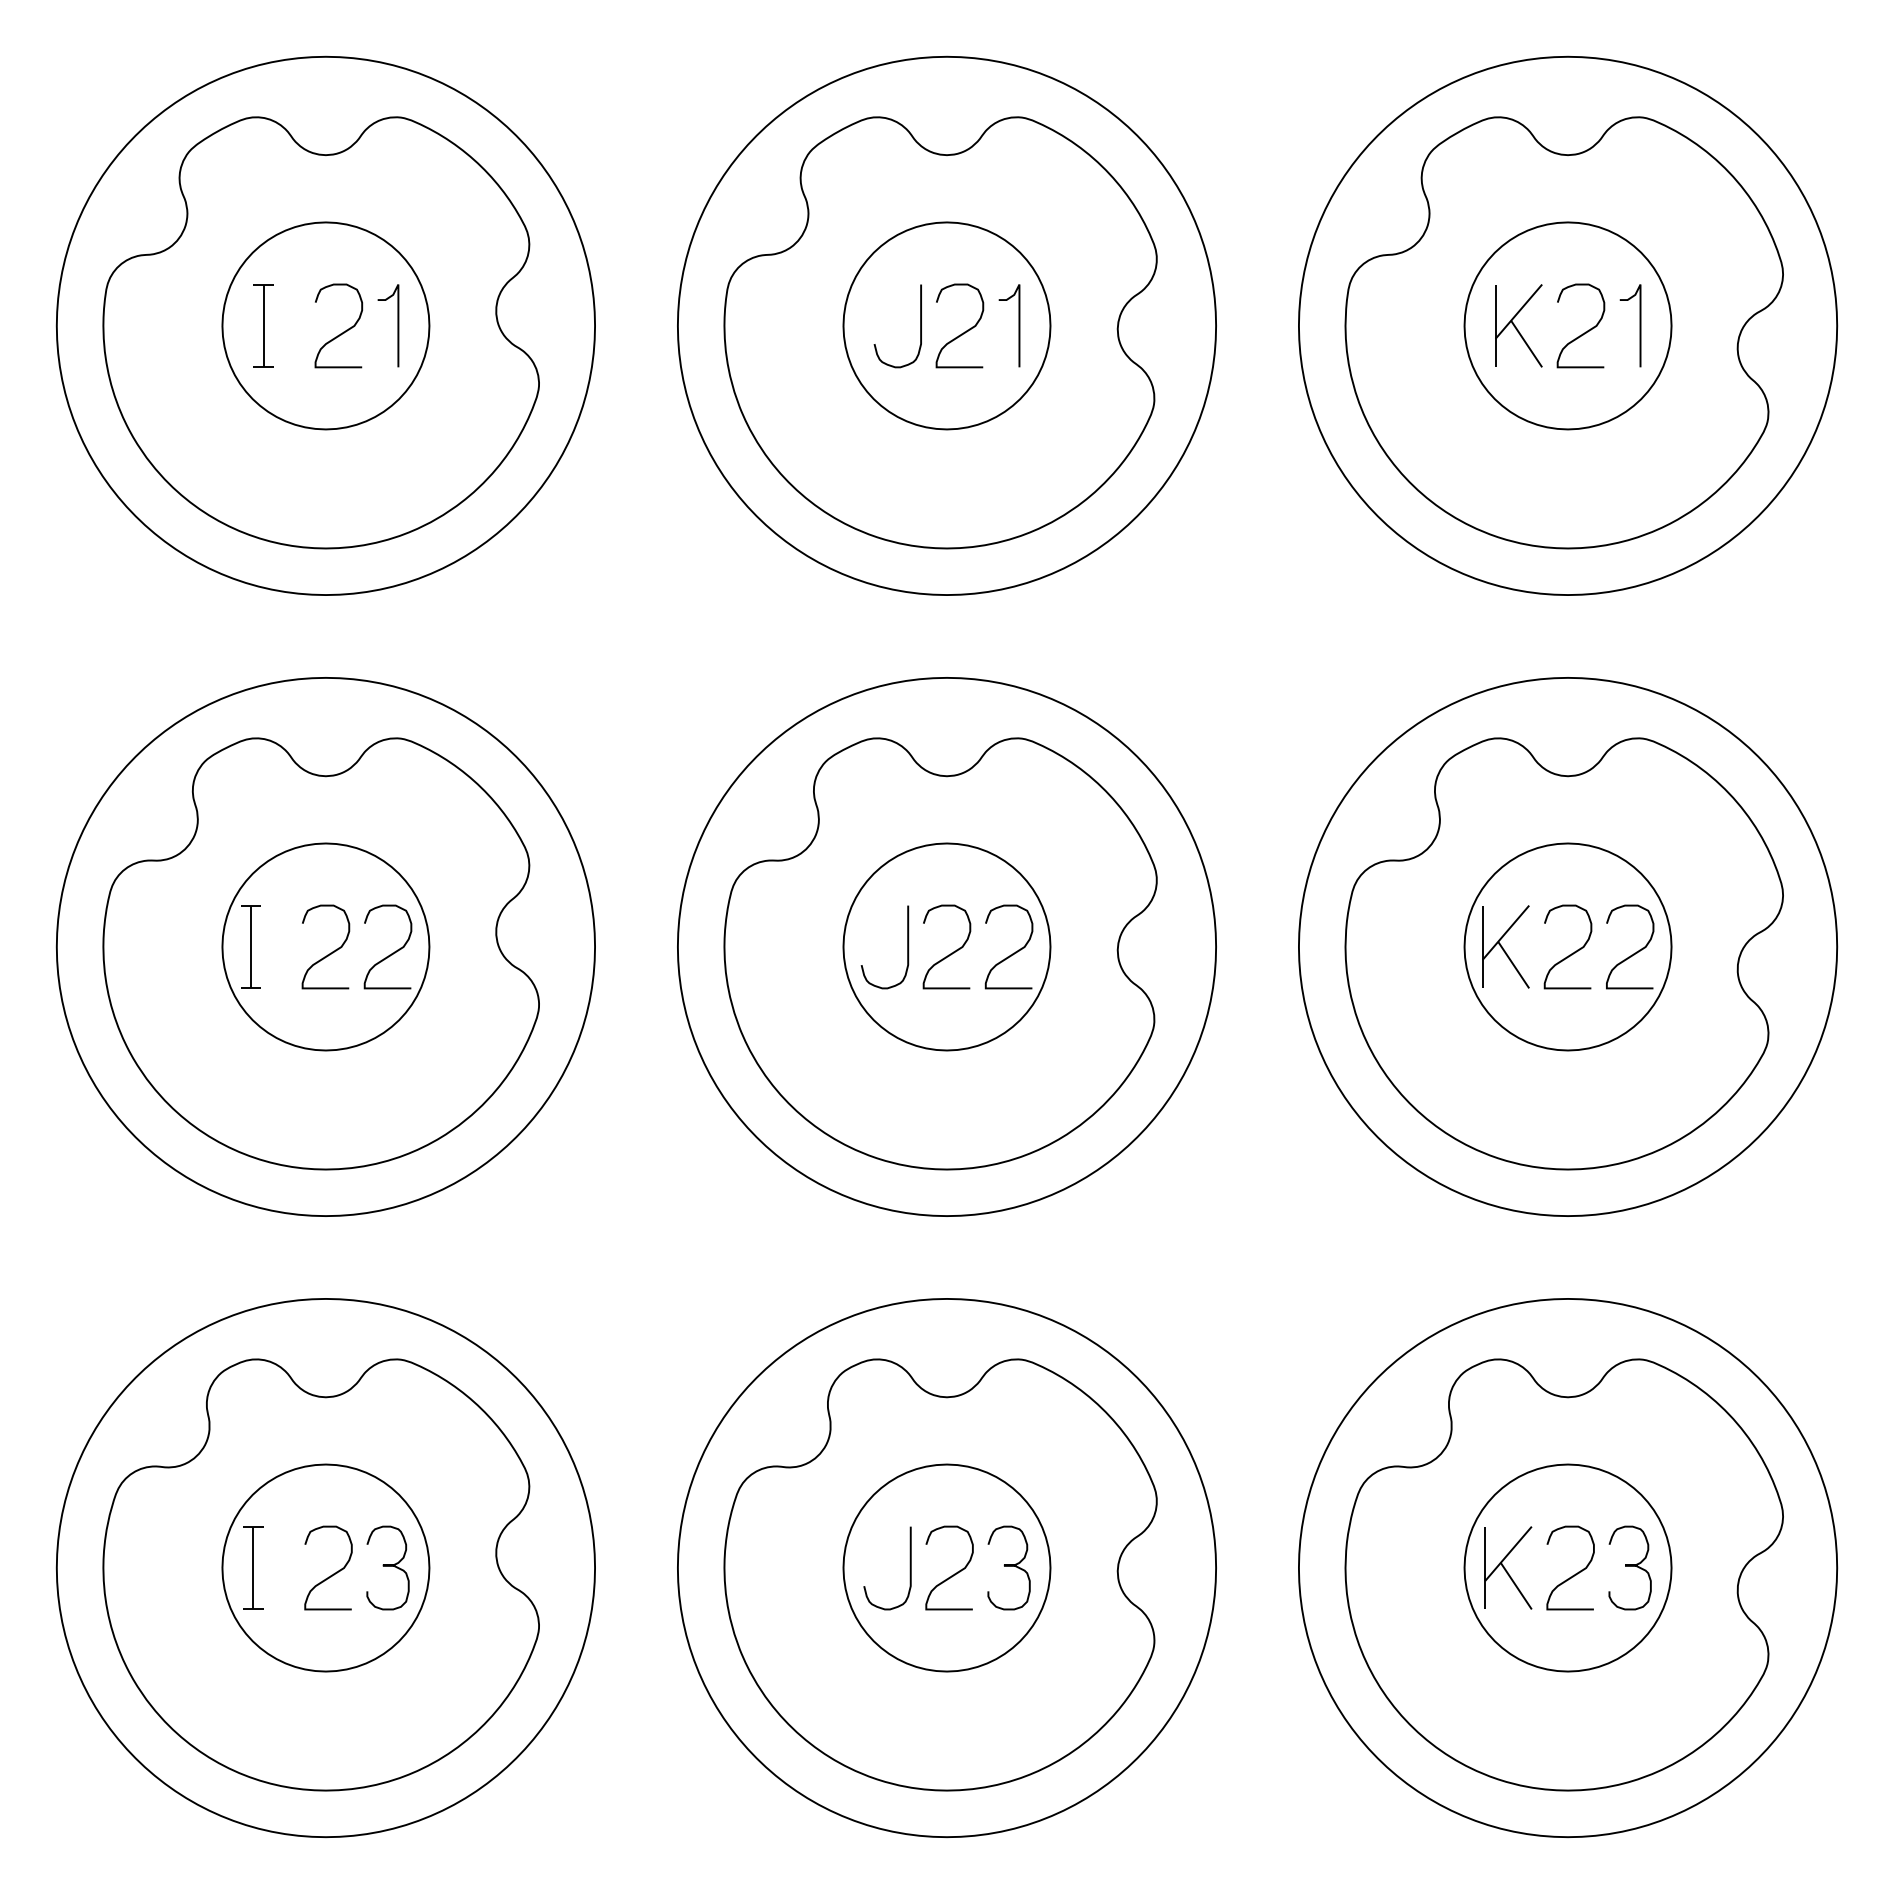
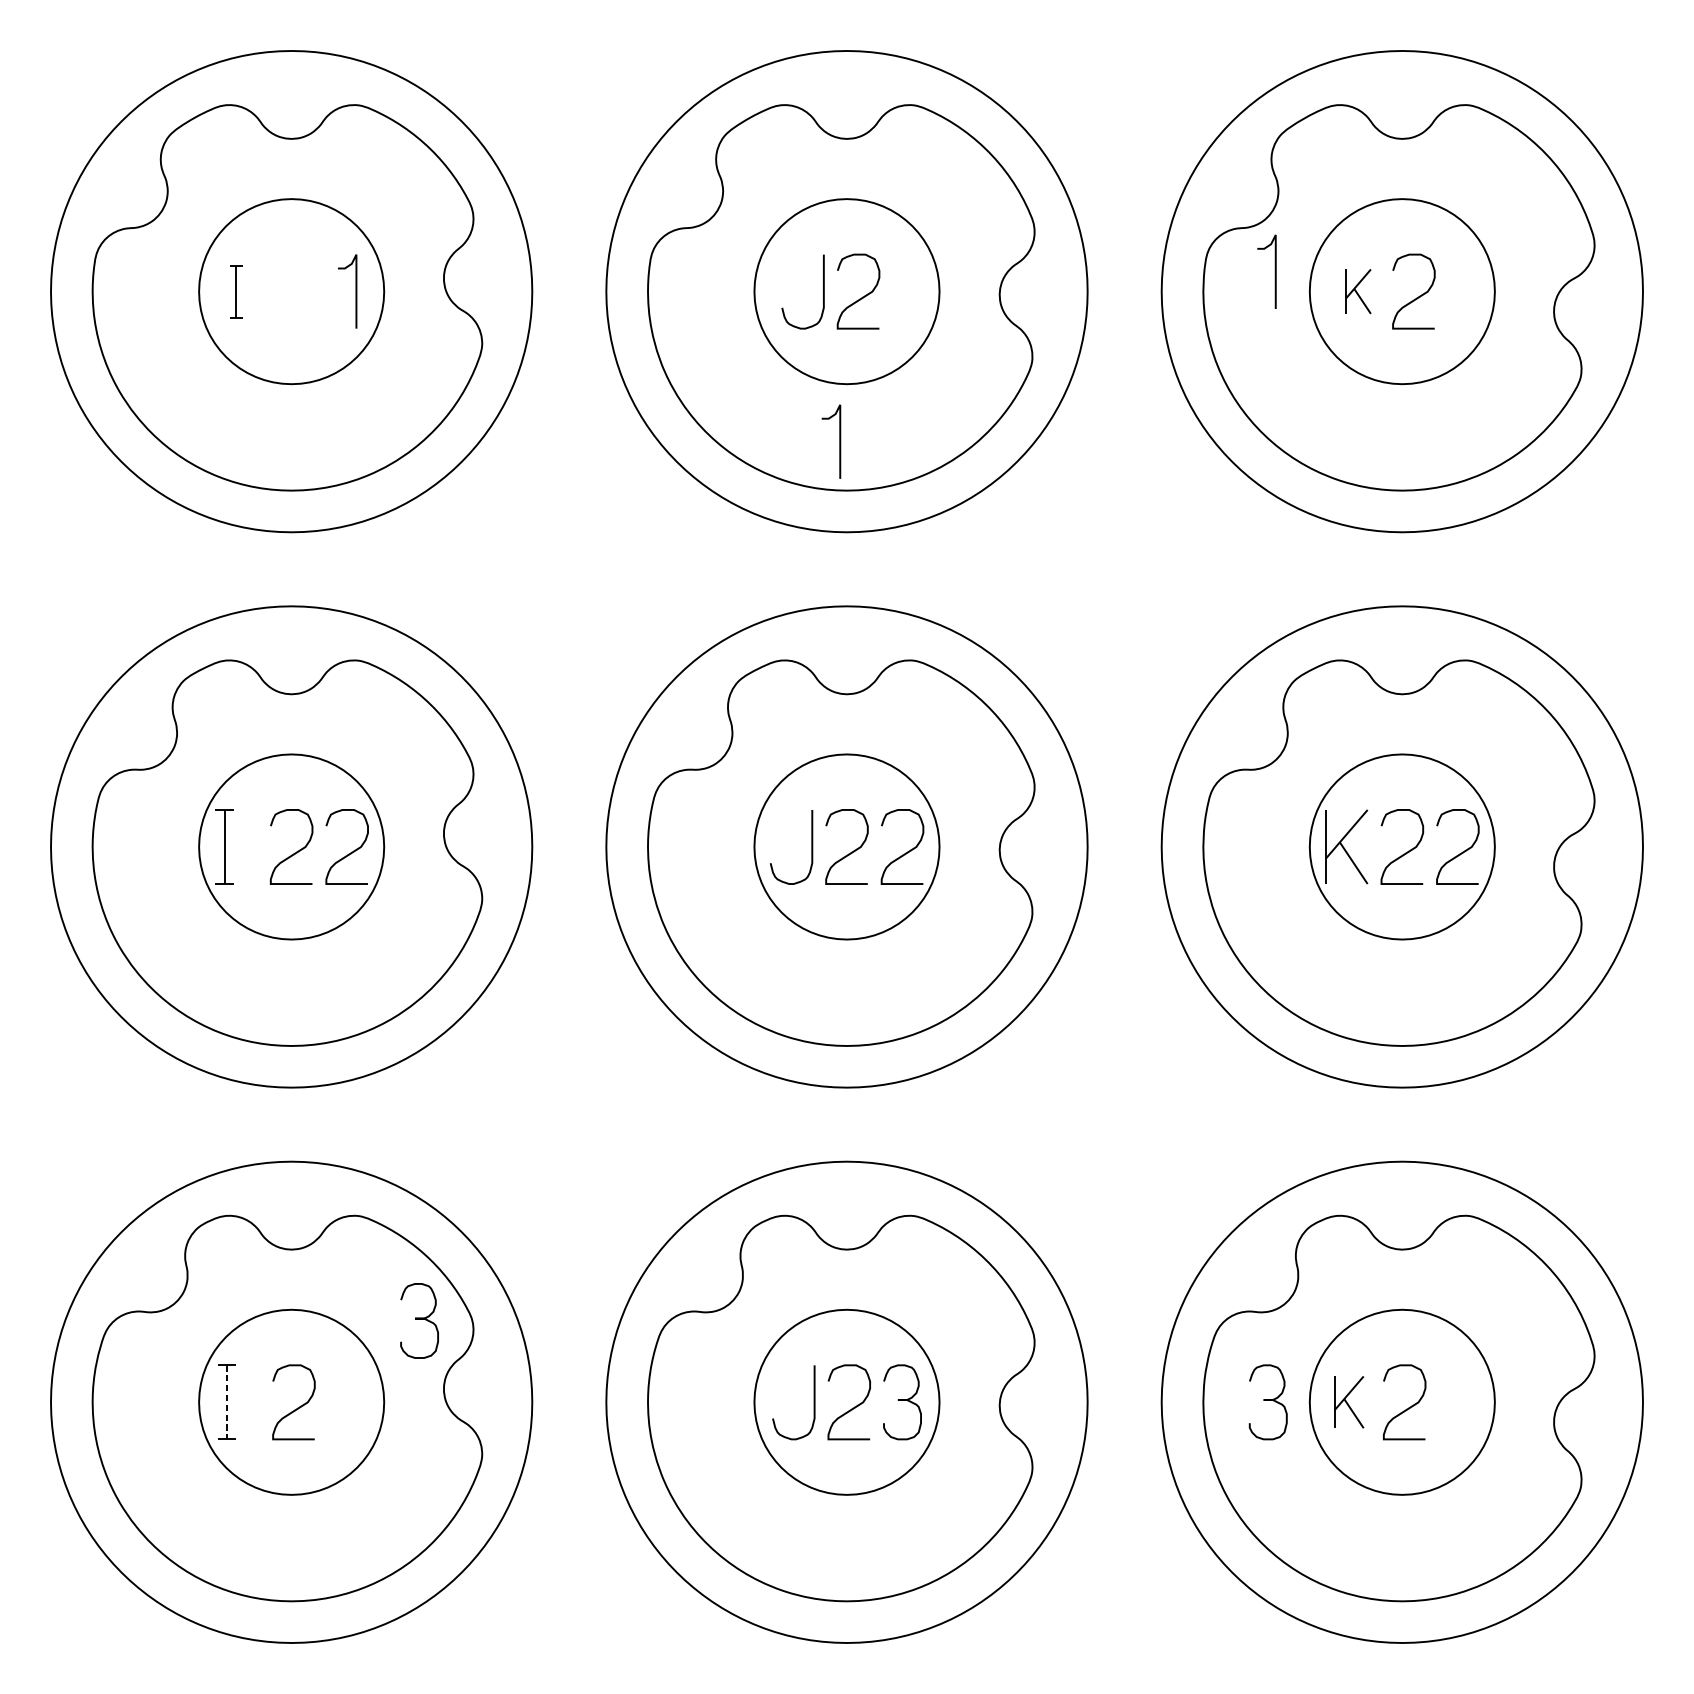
part: (263, 325) -> (235, 291), size x0.7
curve: (1018, 325) -> (839, 441), moved
part: (1518, 325) -> (1358, 291), size x0.6
curve: (1639, 325) -> (1274, 271), moved
curve: (343, 331) -> (307, 296), removed
curve: (387, 1566) -> (419, 1319), moved
curve: (1629, 1566) -> (1267, 1400), moved
part: (1508, 1567) -> (1349, 1401), size x0.7
line: (253, 1568) -> (226, 1402), solid -> dashed

